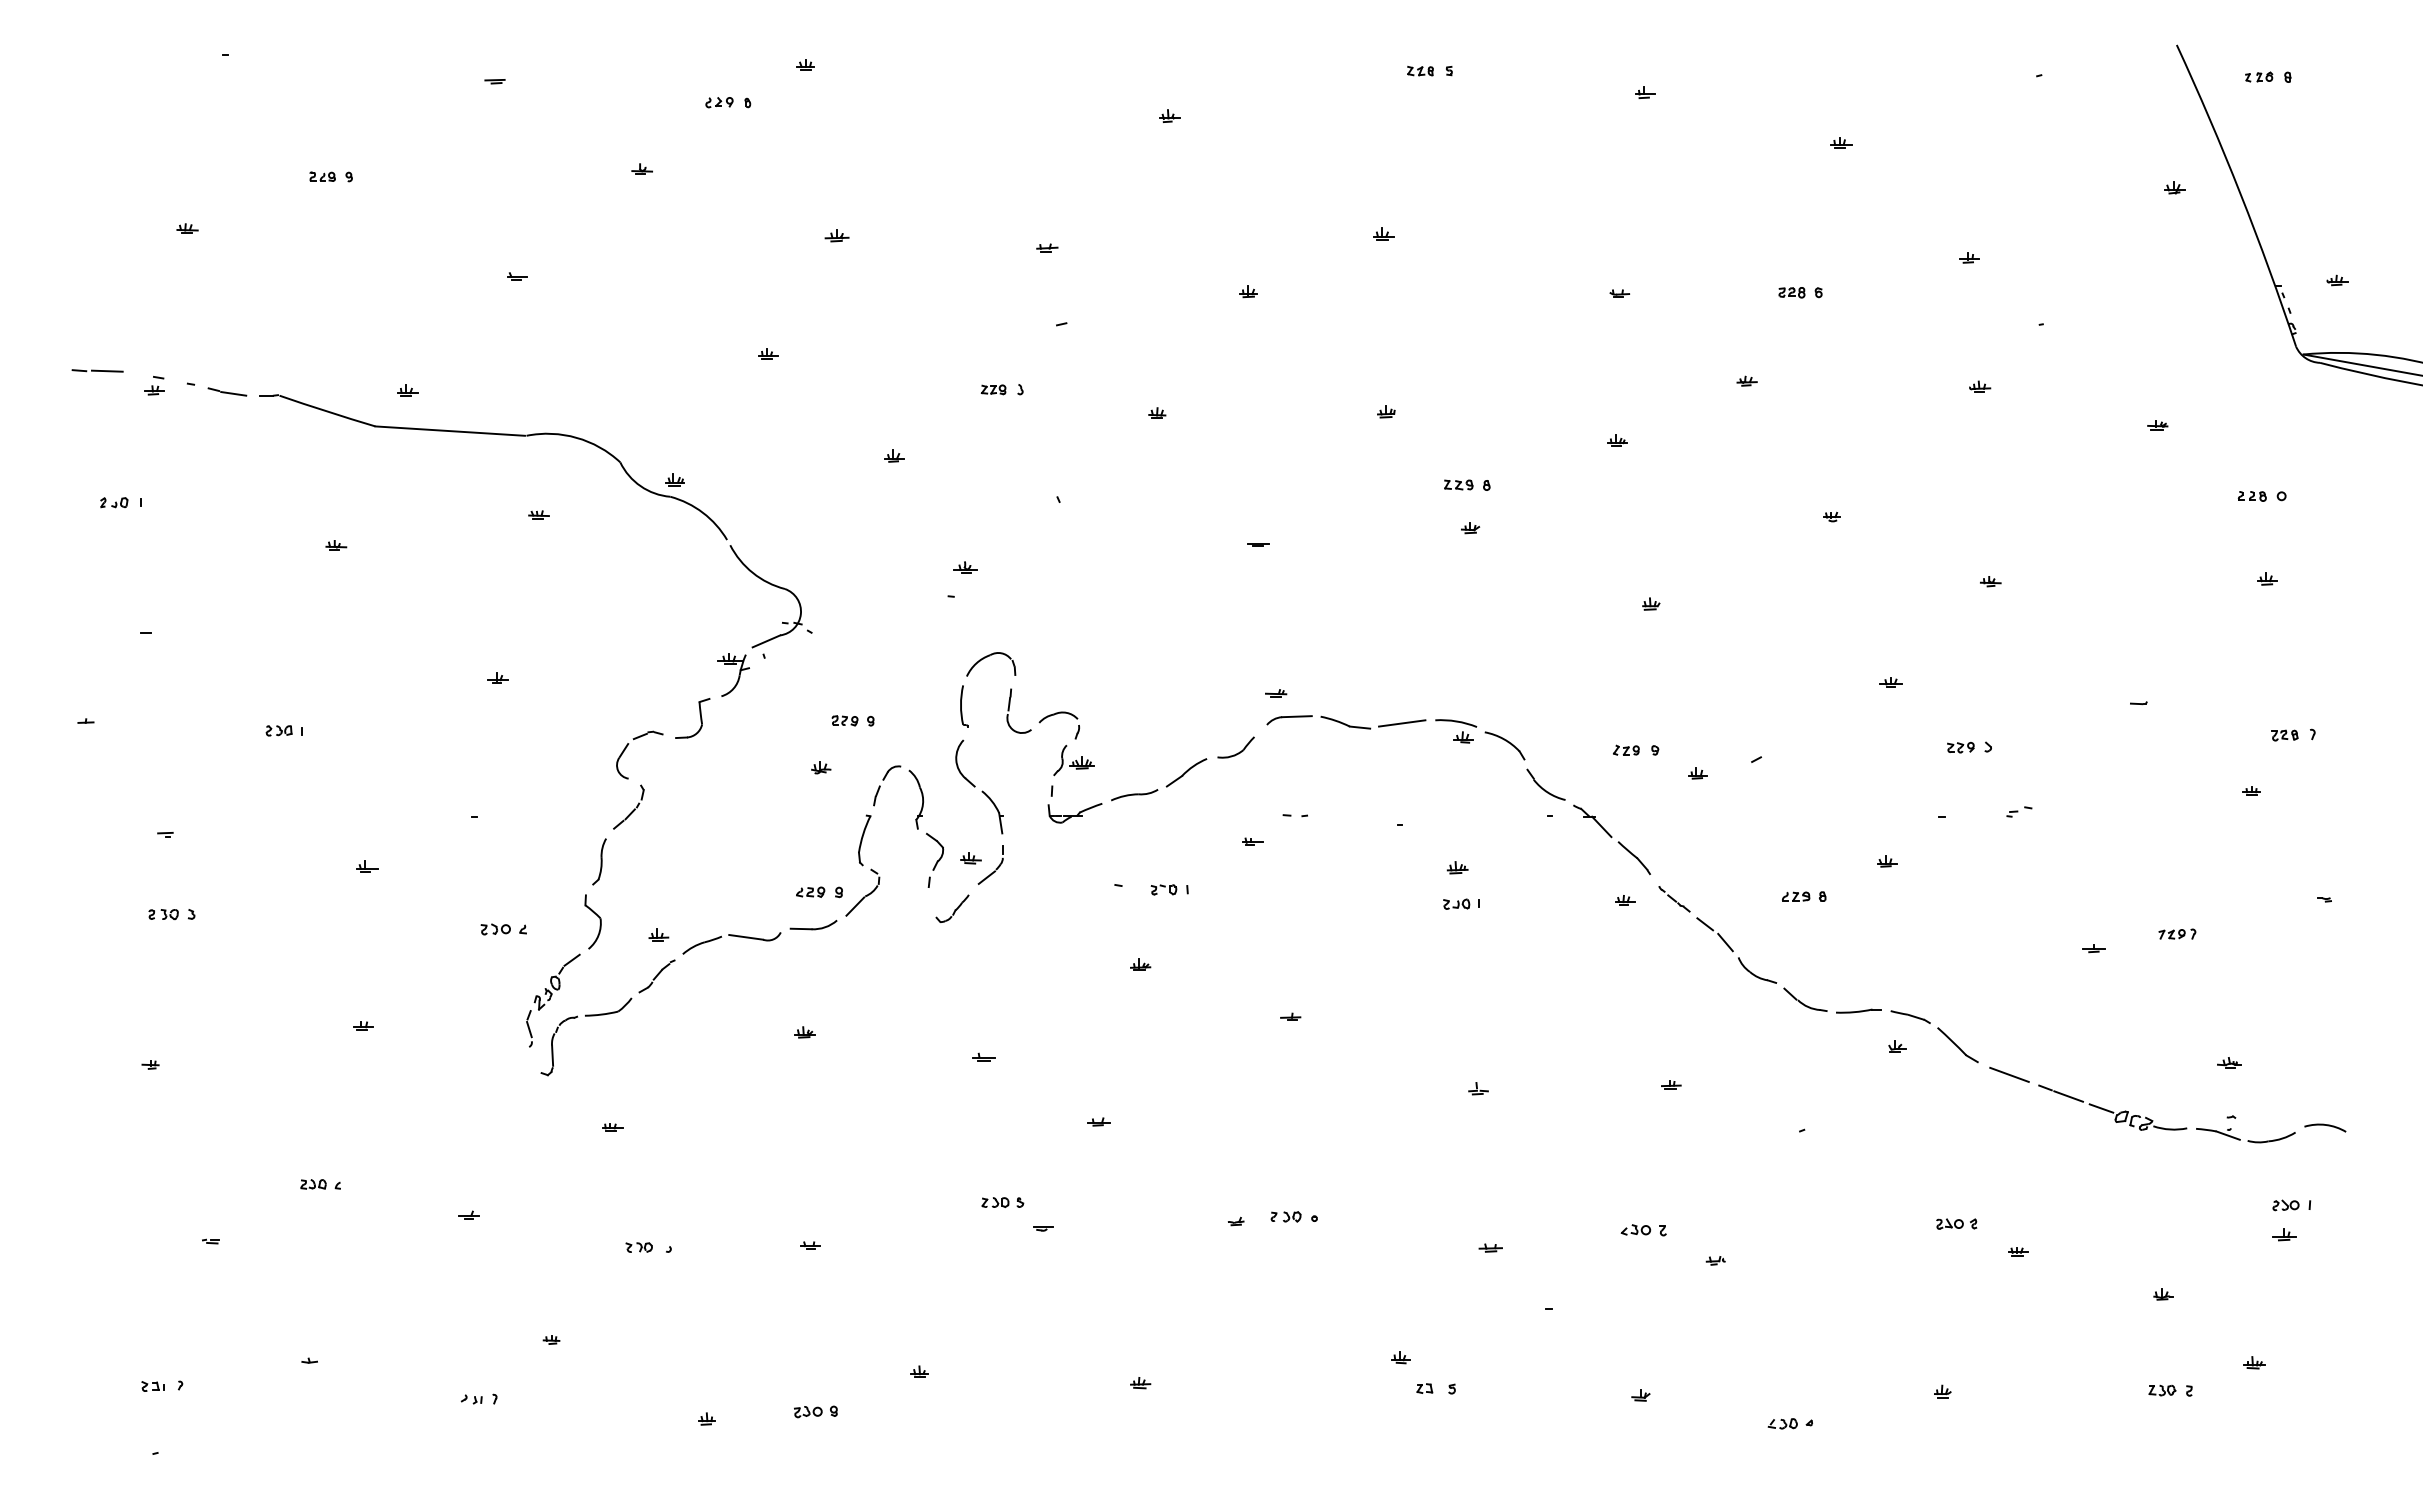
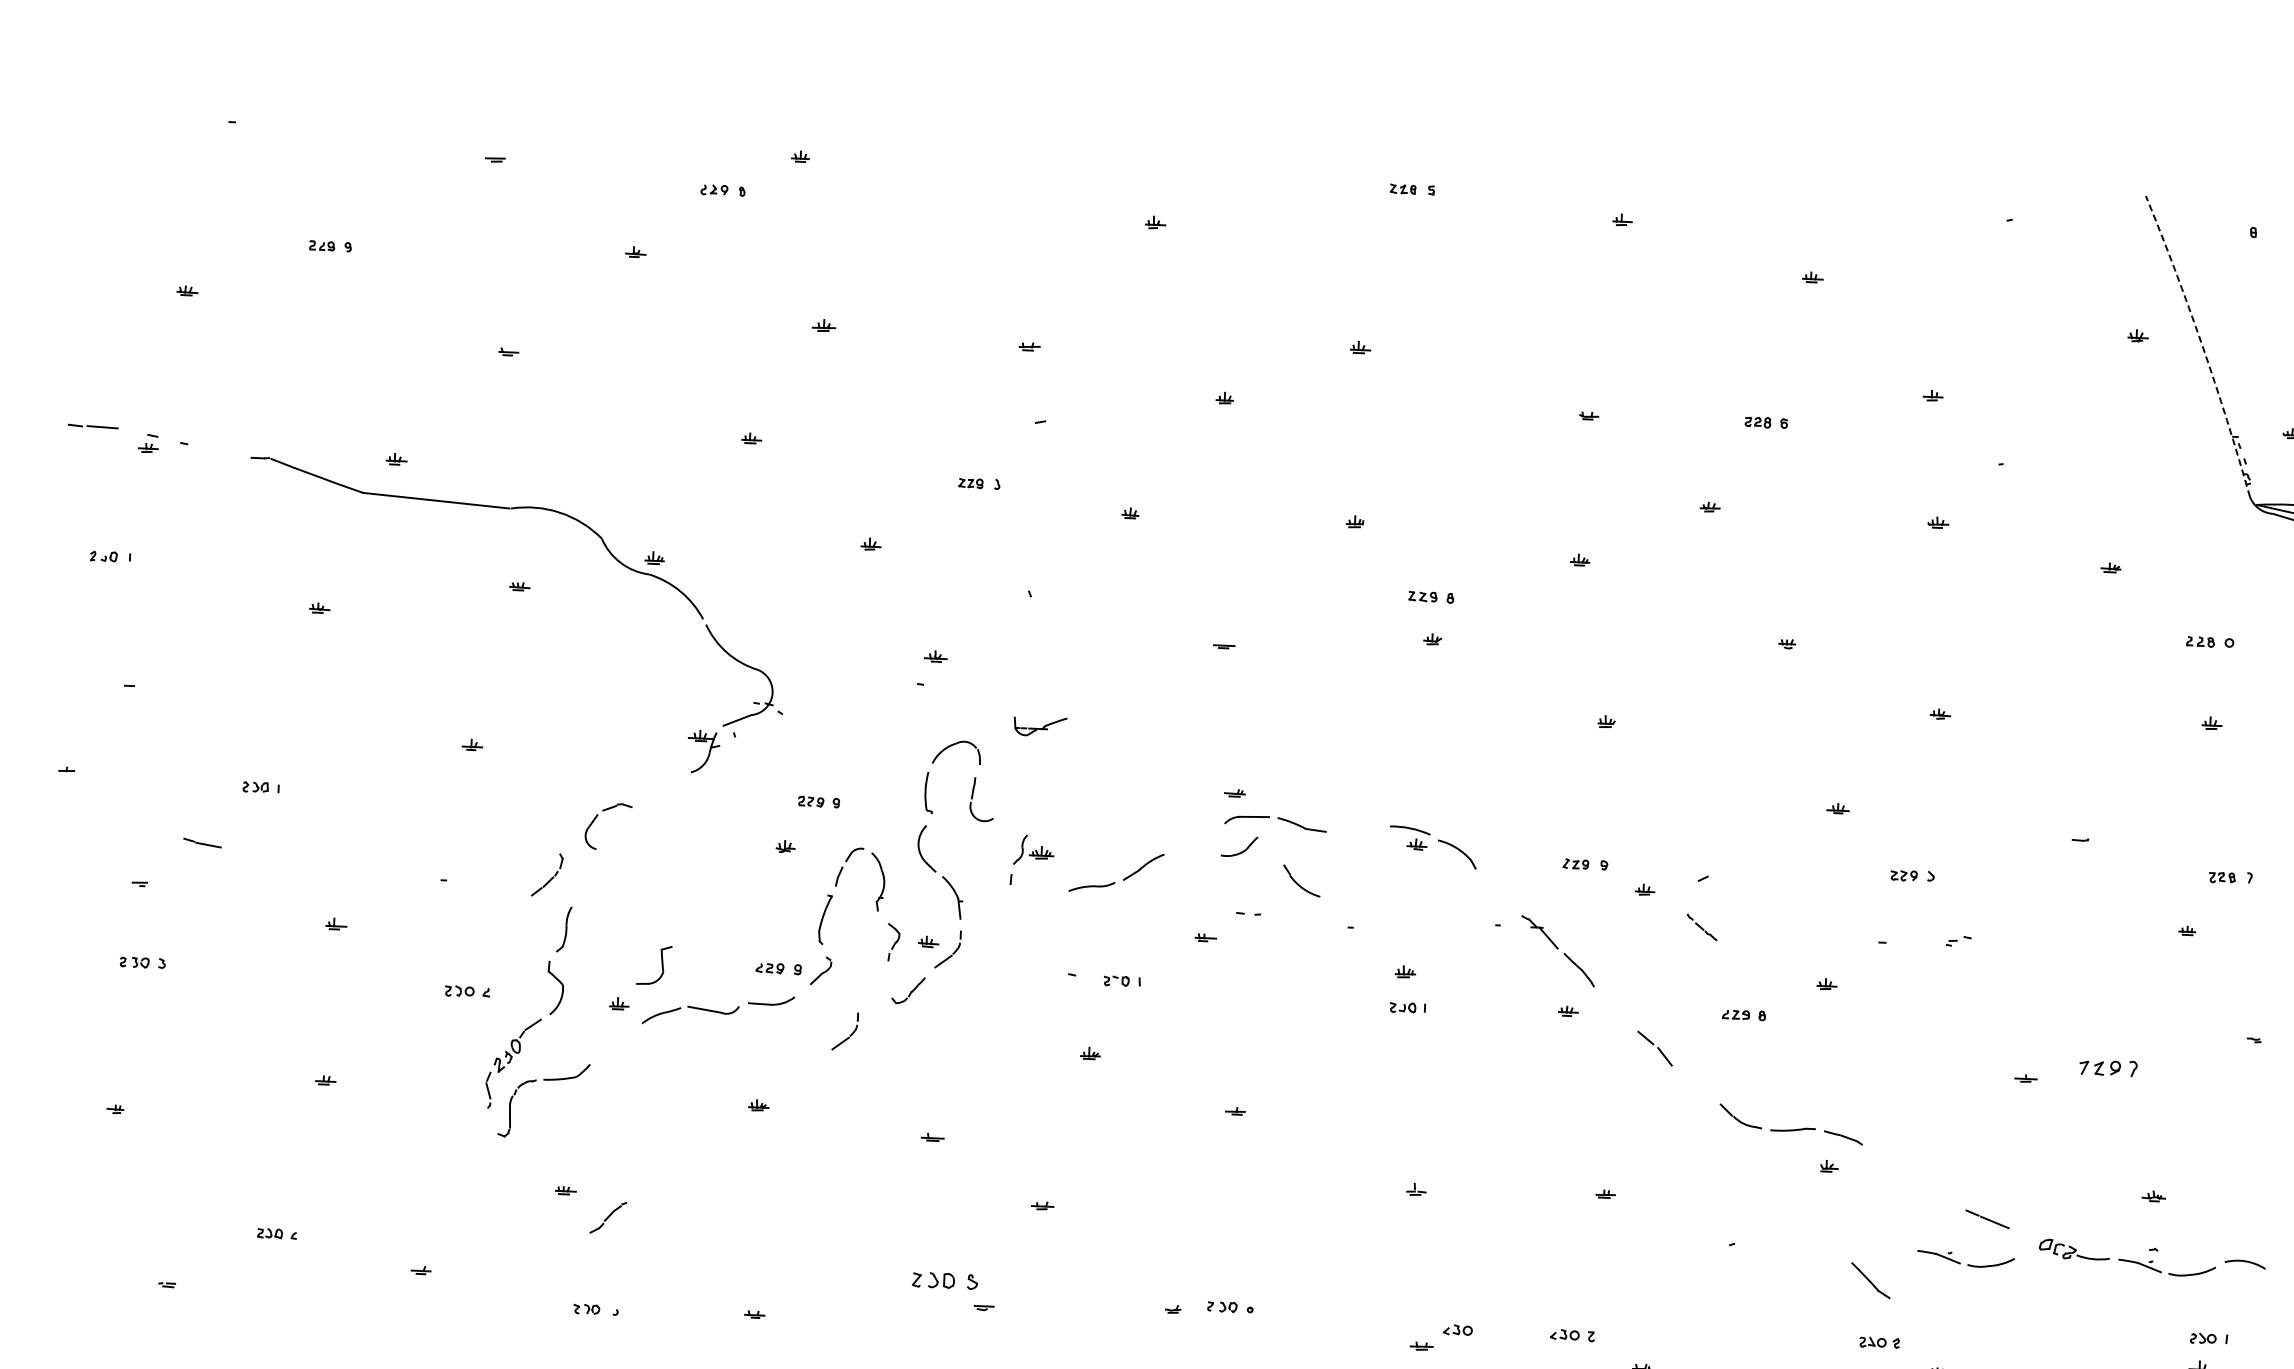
part: (2259, 76) -> (2225, 230), removed
arc: (2240, 194) -> (2201, 345), solid -> dashed
part: (227, 391) -> (202, 842), moved
part: (1054, 715) -> (1016, 805), removed
part: (700, 718) -> (661, 965), moved
line: (1402, 723) -> (1357, 828), removed
part: (1235, 747) -> (1238, 846), moved
part: (1545, 784) -> (1301, 880), moved
part: (628, 806) -> (547, 874), moved
part: (1074, 813) -> (1039, 726), moved
part: (935, 859) -> (893, 941), size x0.7
part: (862, 892) -> (820, 970), size x0.6
part: (1674, 899) -> (1702, 927), moved
part: (2177, 933) -> (2108, 1067), size x1.6
part: (894, 957) -> (849, 1035), added
part: (1757, 970) -> (1695, 1085), removed
part: (656, 976) -> (607, 1217), moved
part: (1957, 1045) -> (1870, 1280), moved
line: (2009, 1074) -> (1937, 1198), removed
line: (2101, 1108) -> (2026, 1235), removed
part: (2040, 1135) -> (1965, 1259), added
part: (1002, 1202) -> (944, 1280), size x1.6
part: (1526, 1229) -> (1457, 1329), added

